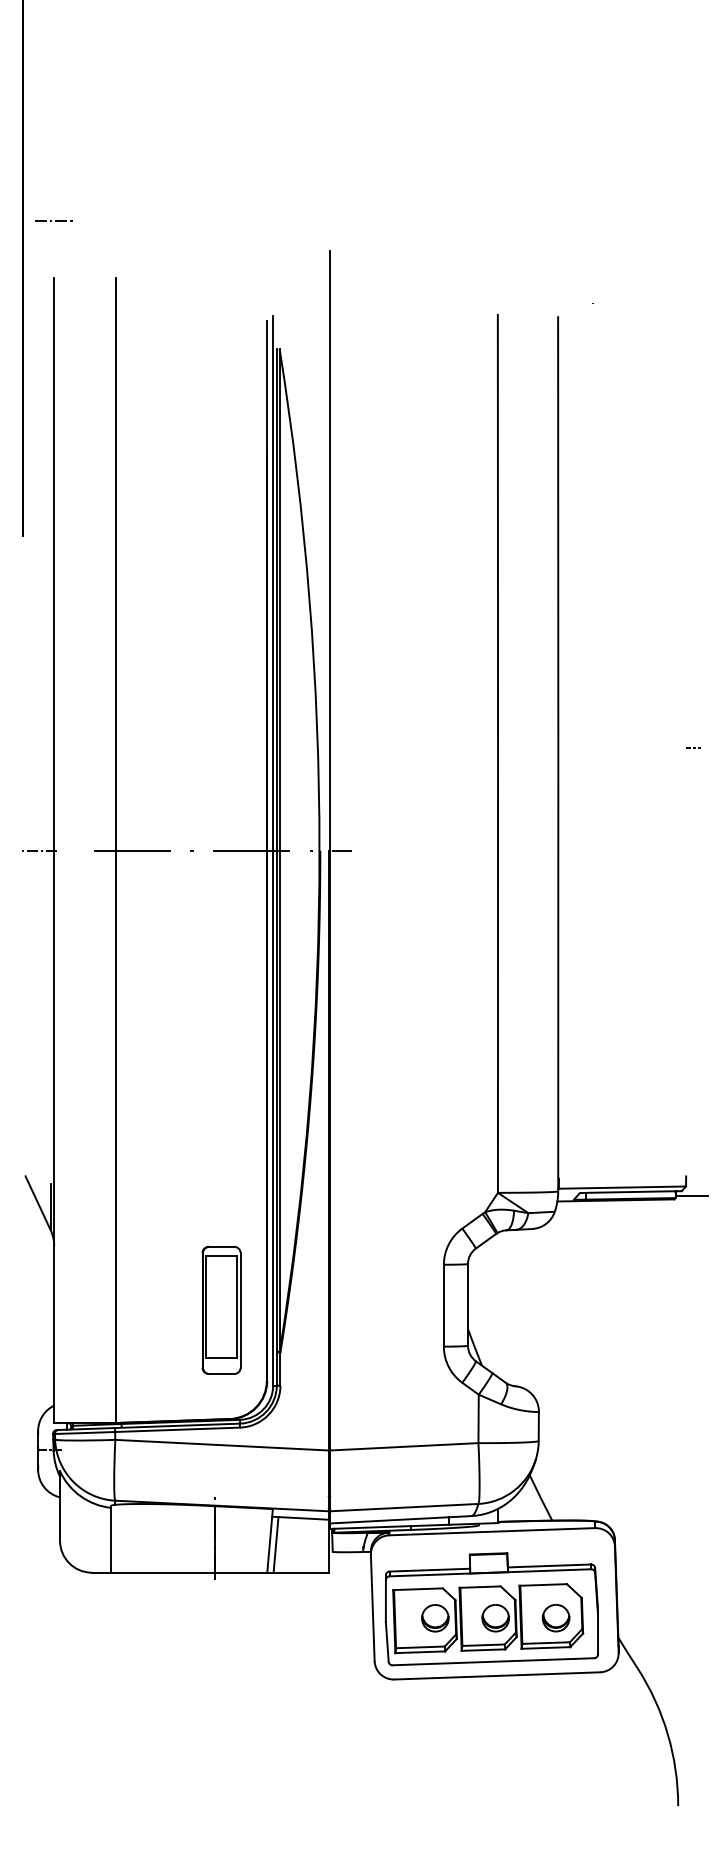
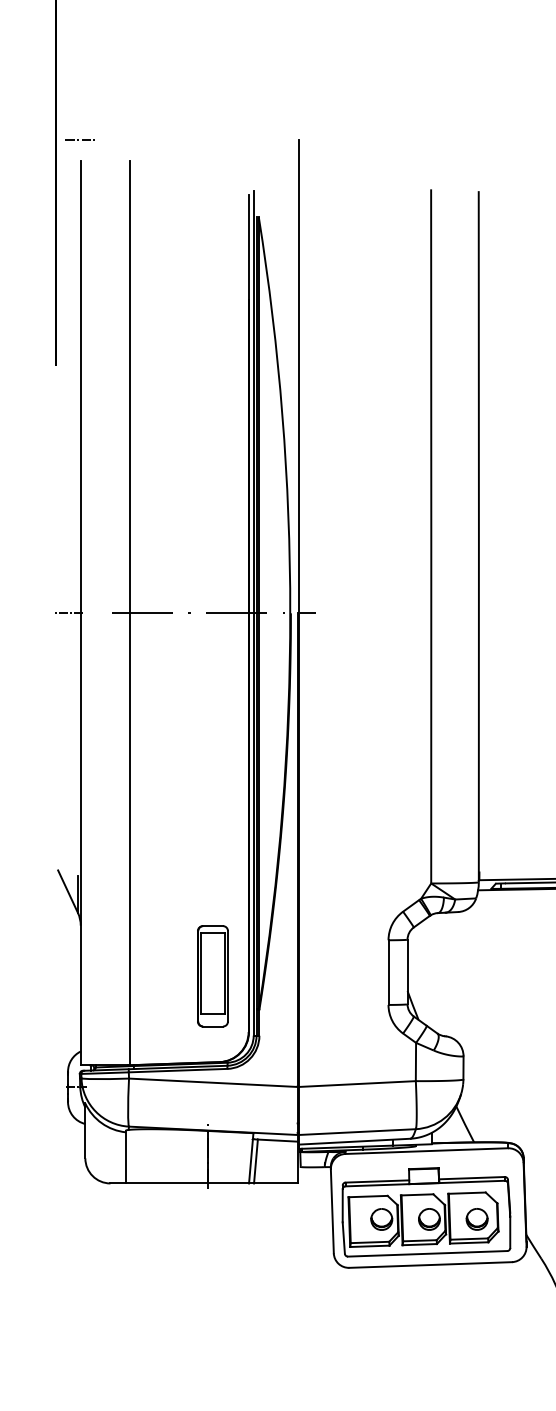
line: (51, 220) -> (78, 139), moved

